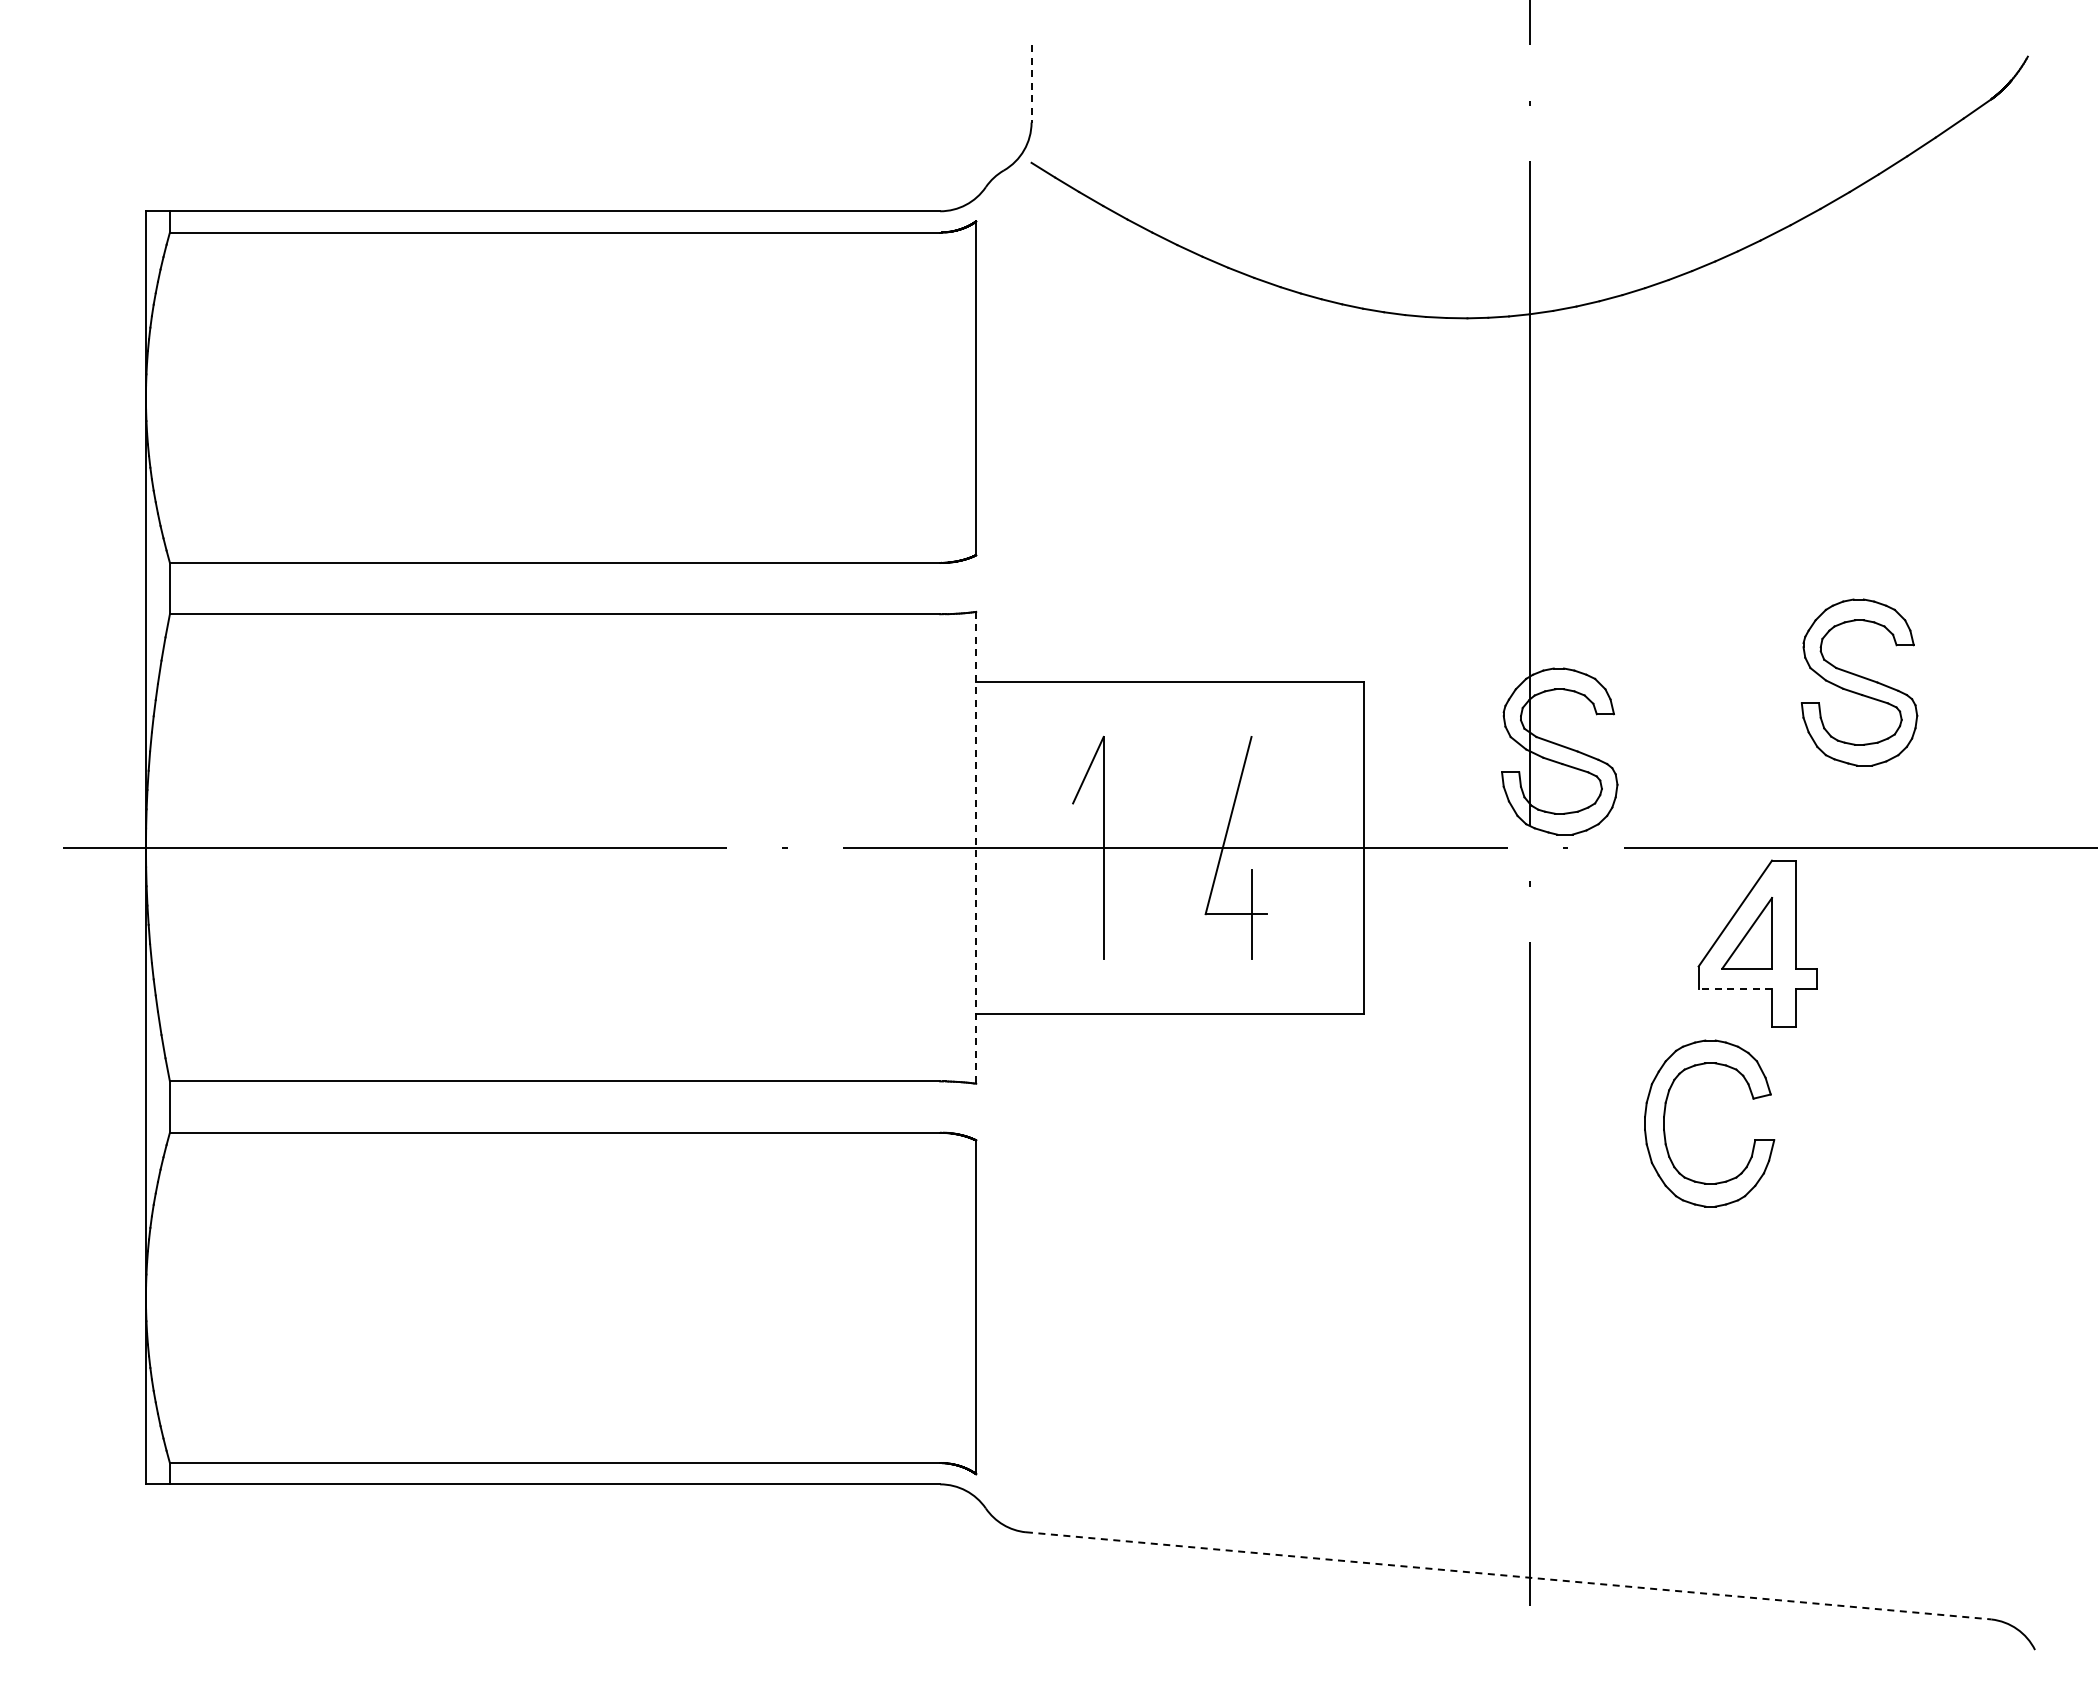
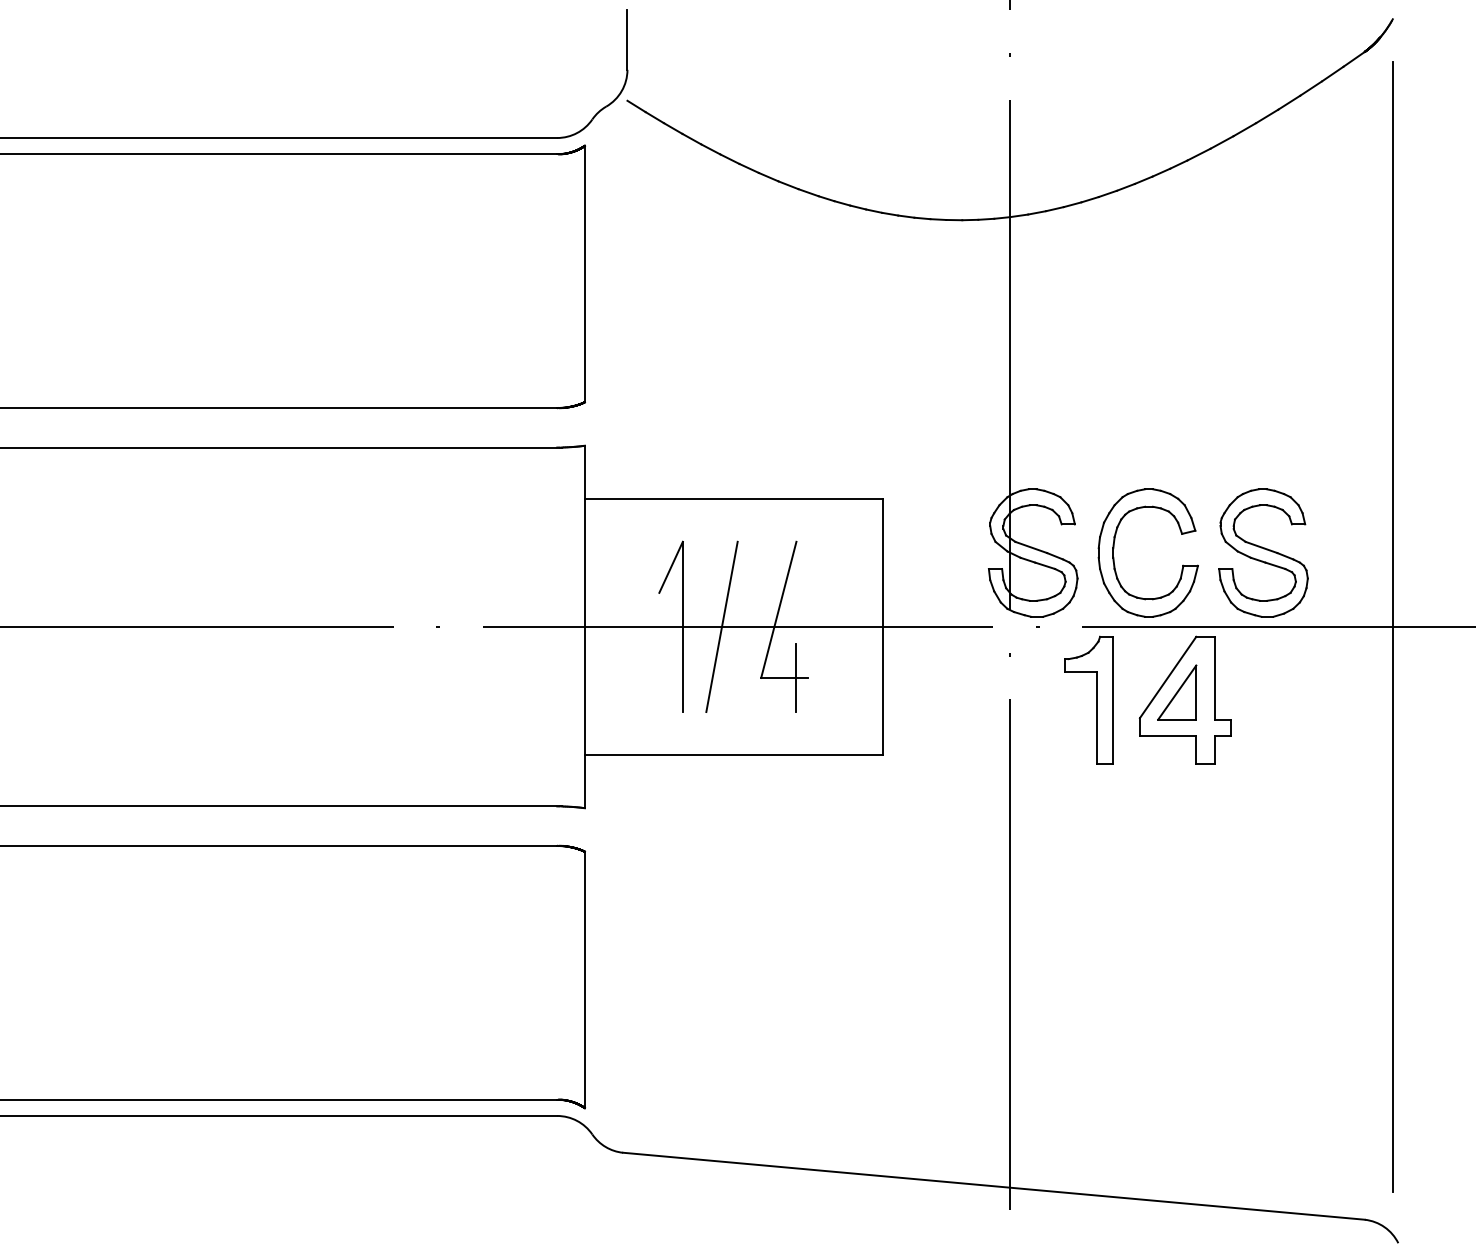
line: (1031, 83) -> (627, 39), dashed -> solid
part: (1859, 682) -> (1263, 552), moved
line: (976, 847) -> (585, 626), dashed -> solid
line: (1154, 847) -> (721, 626), added
line: (2027, 847) -> (1392, 626), added
part: (1642, 943) -> (1096, 700), added
line: (1735, 989) -> (1168, 735), dashed -> solid
part: (1665, 1115) -> (1114, 546), moved
line: (1508, 1575) -> (993, 1185), dashed -> solid

